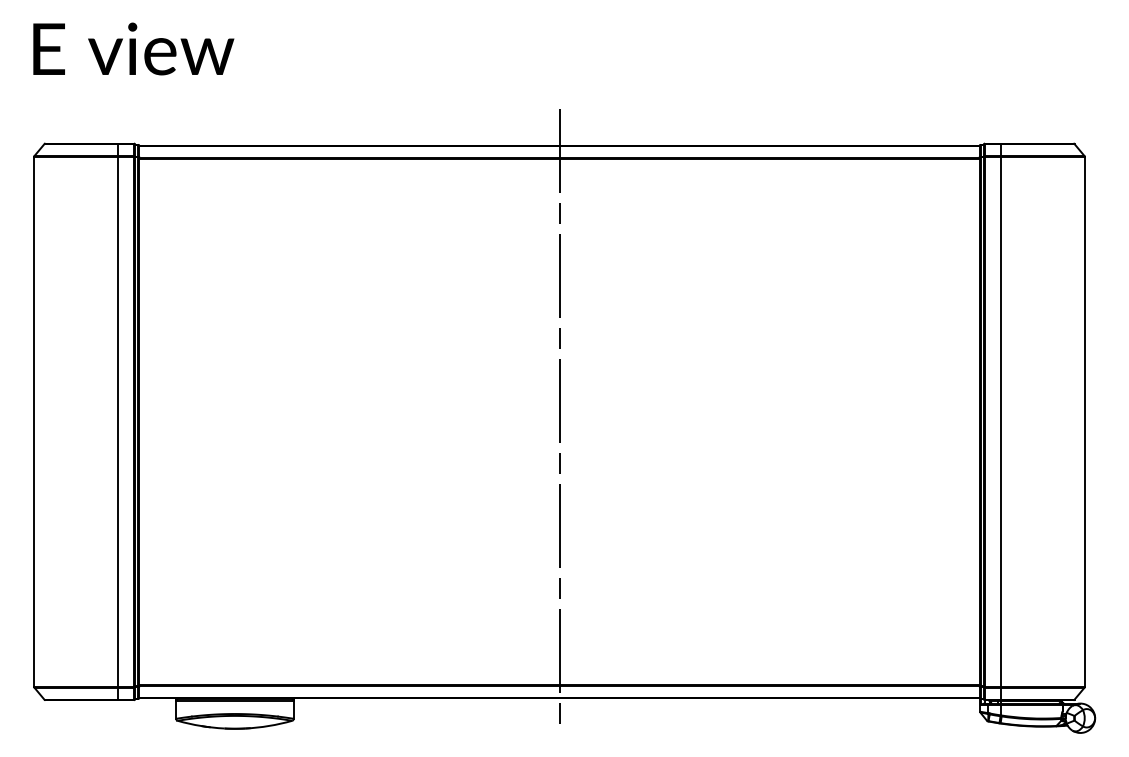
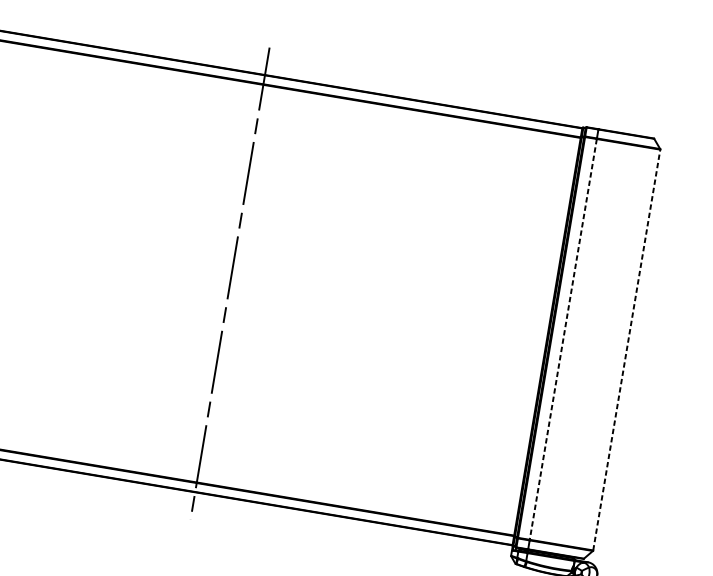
line: (1084, 421) -> (626, 349), solid -> dashed
line: (1000, 422) -> (563, 339), solid -> dashed

